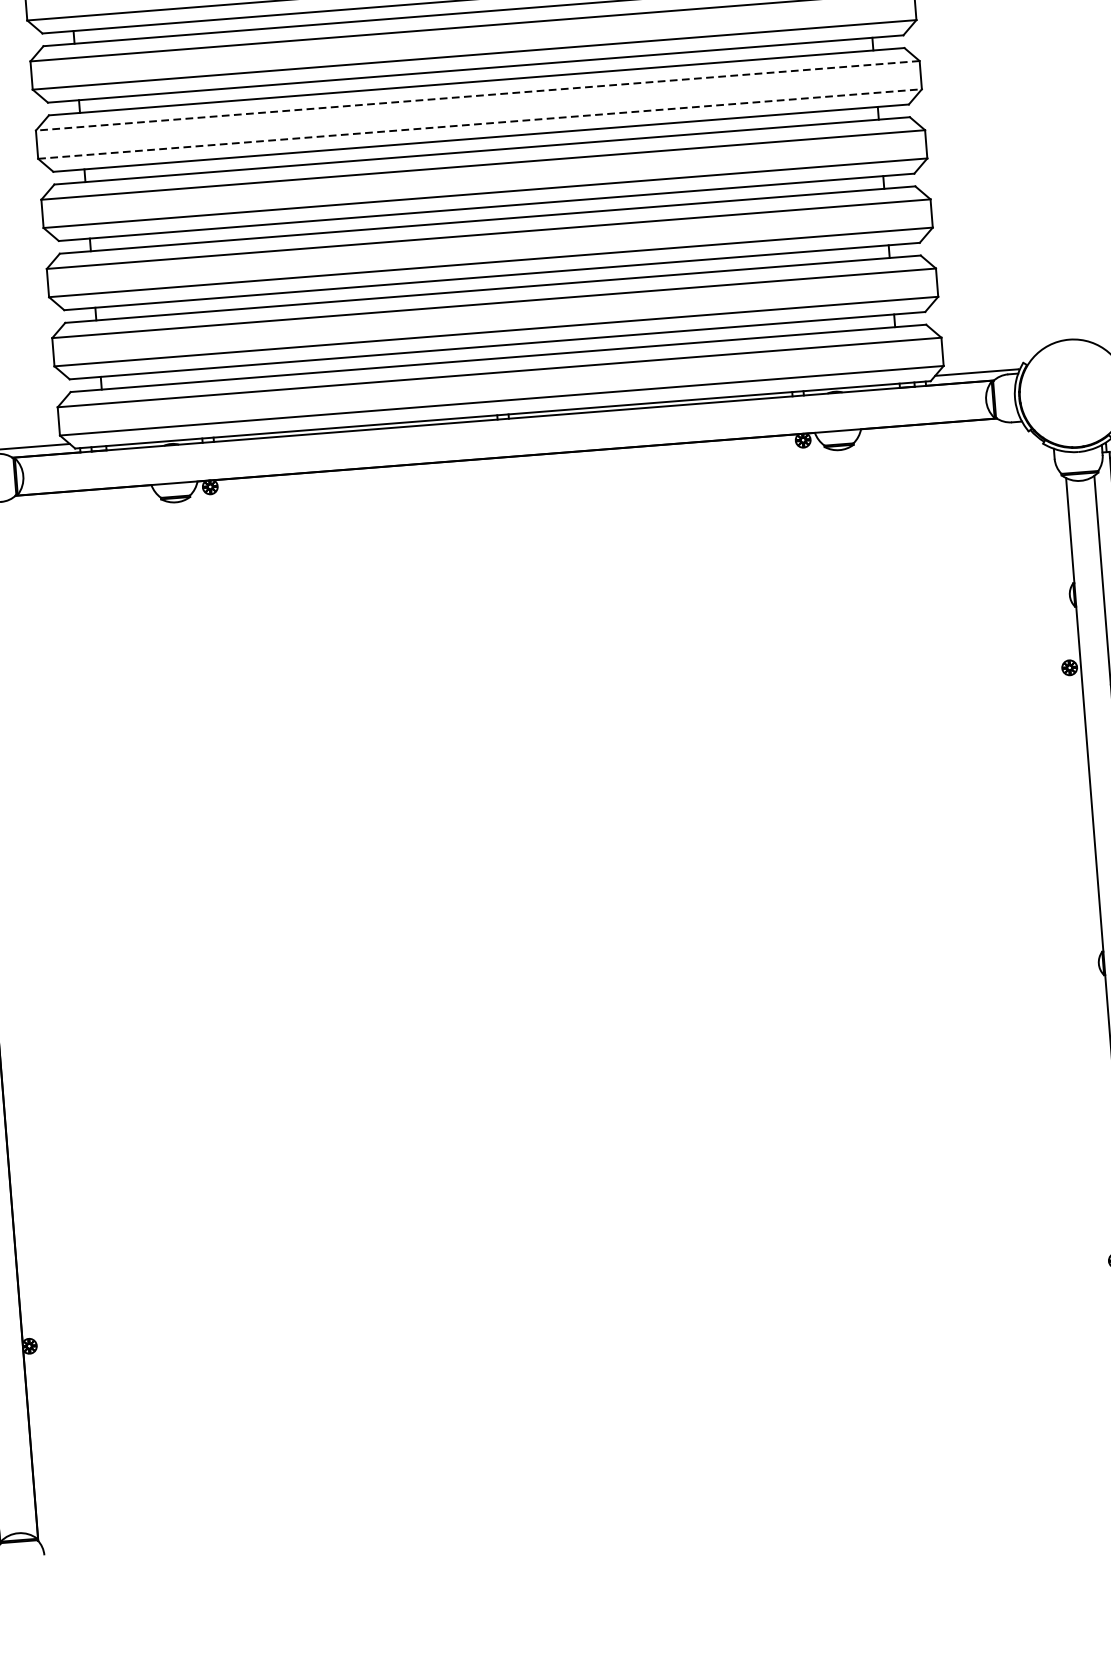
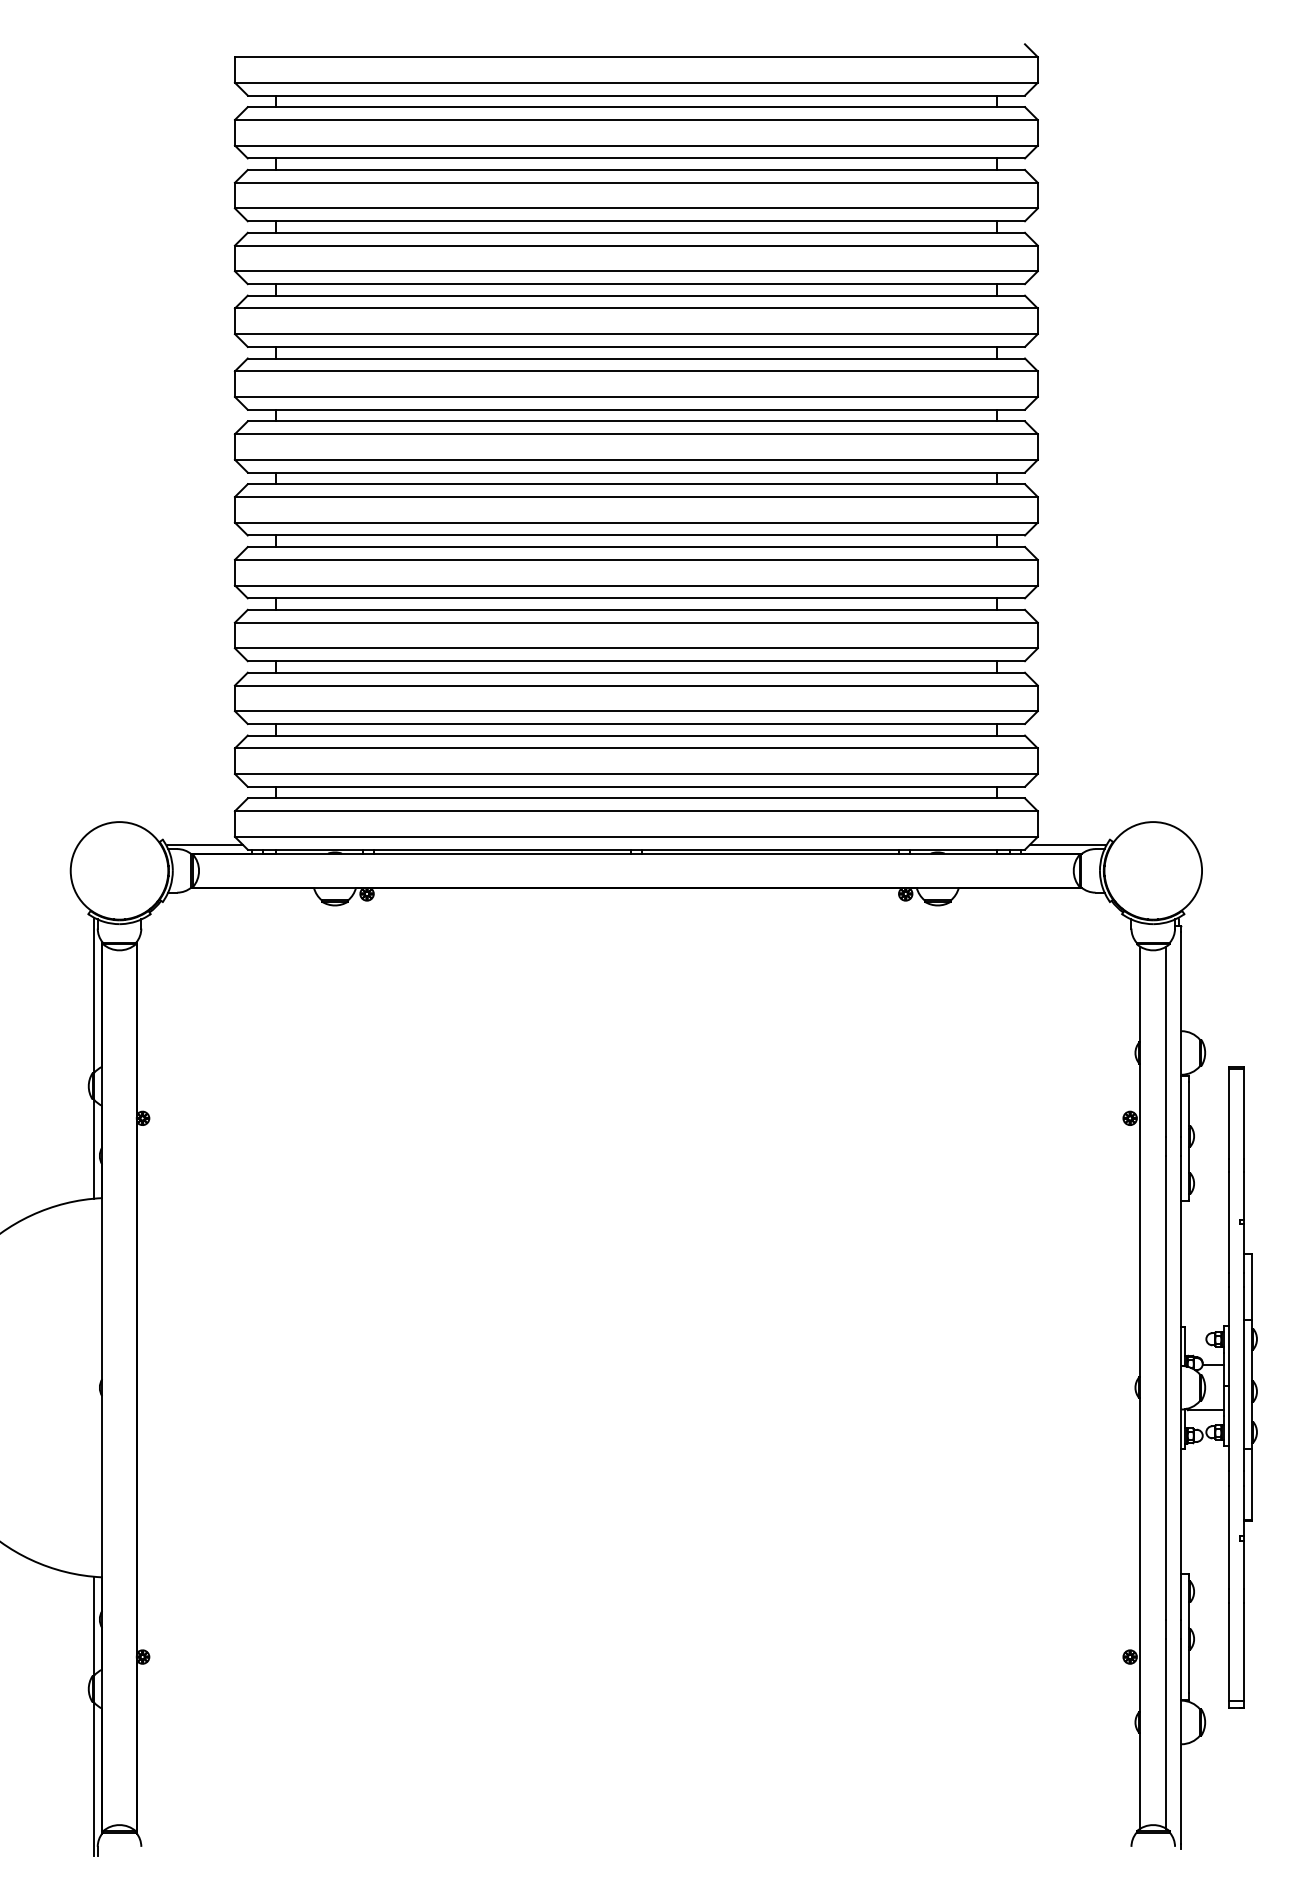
line: (476, 95) -> (635, 559), dashed -> solid
line: (480, 124) -> (636, 585), dashed -> solid

